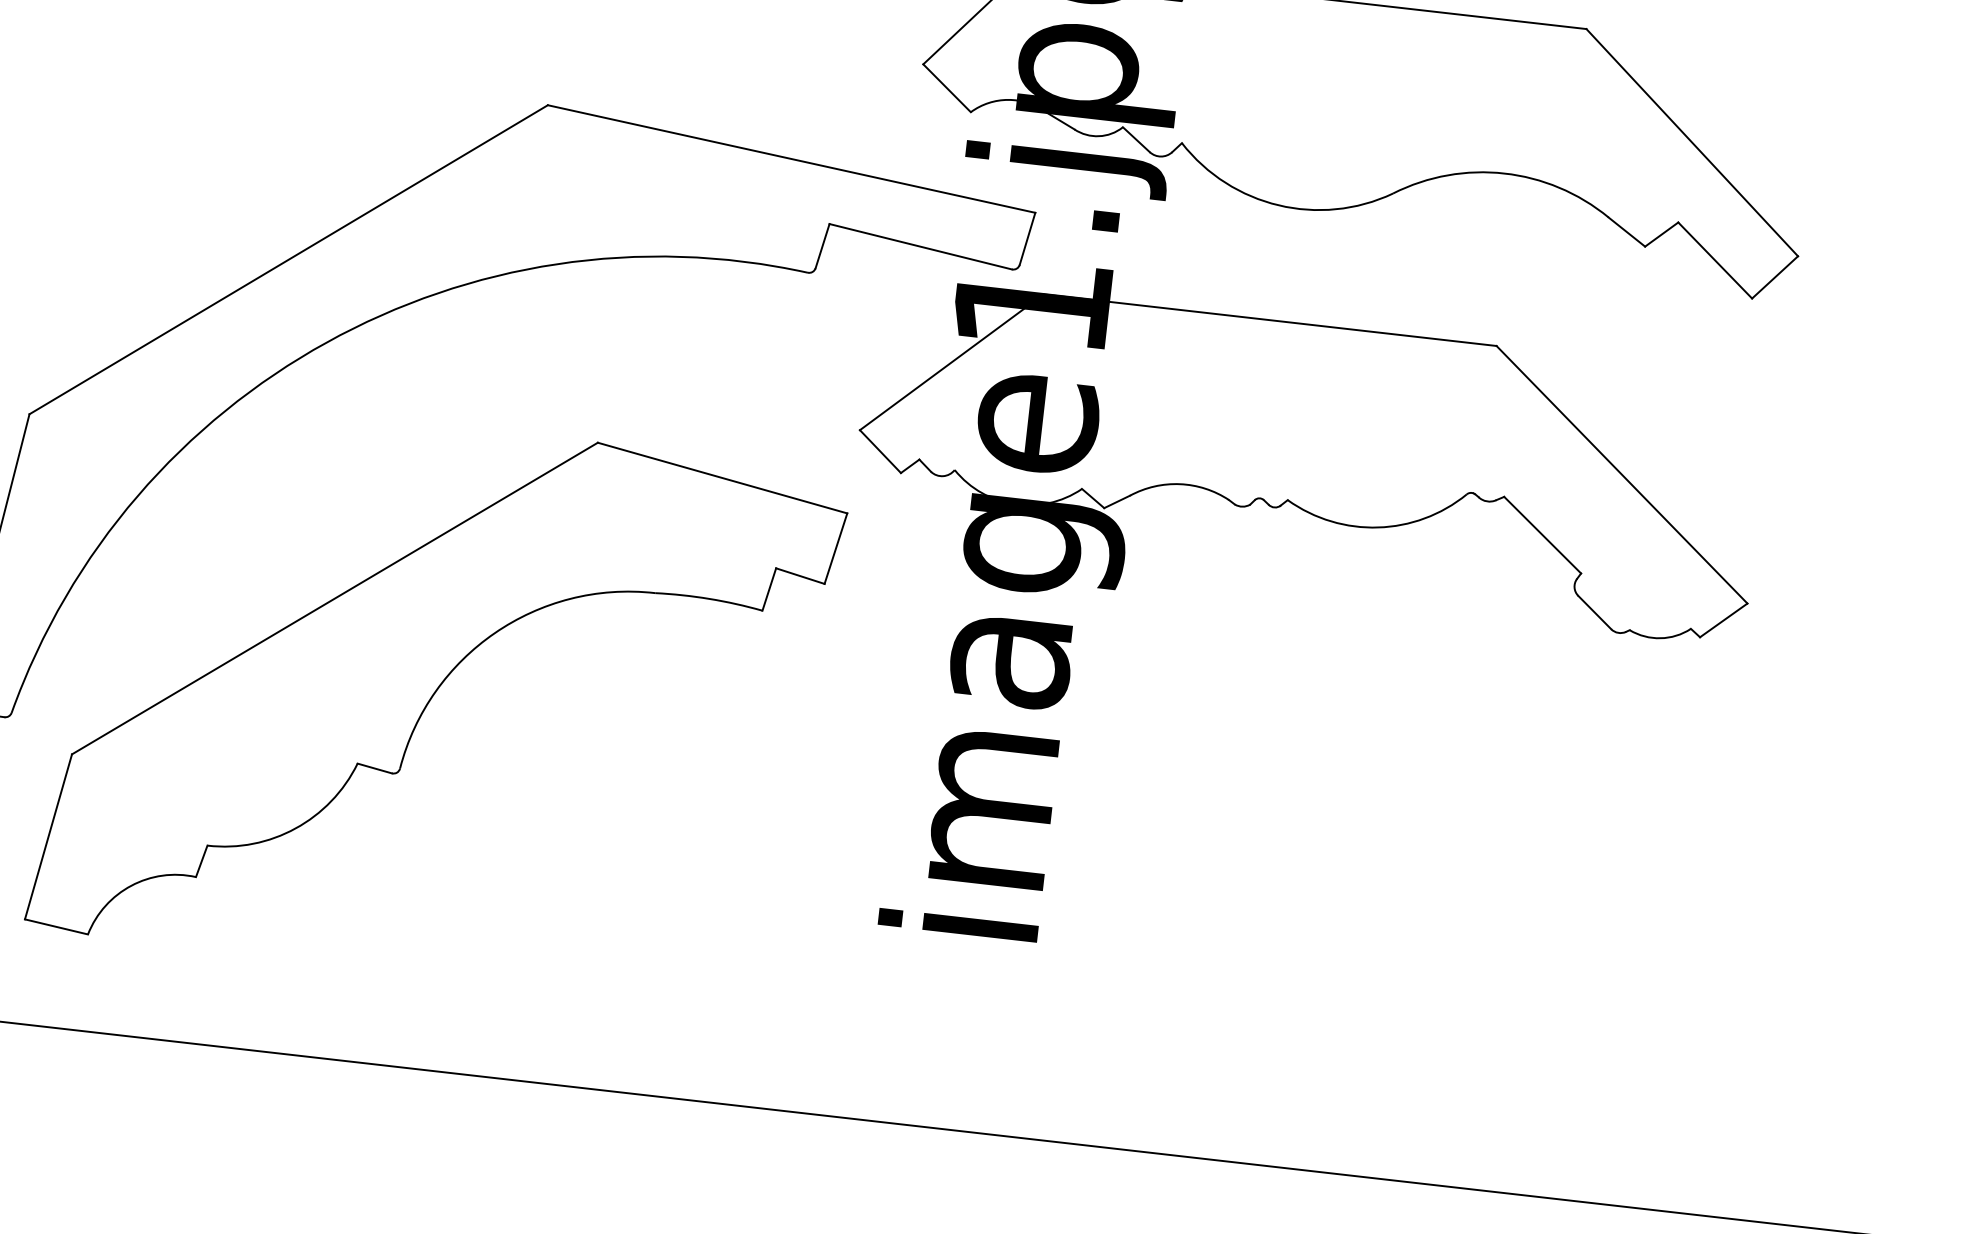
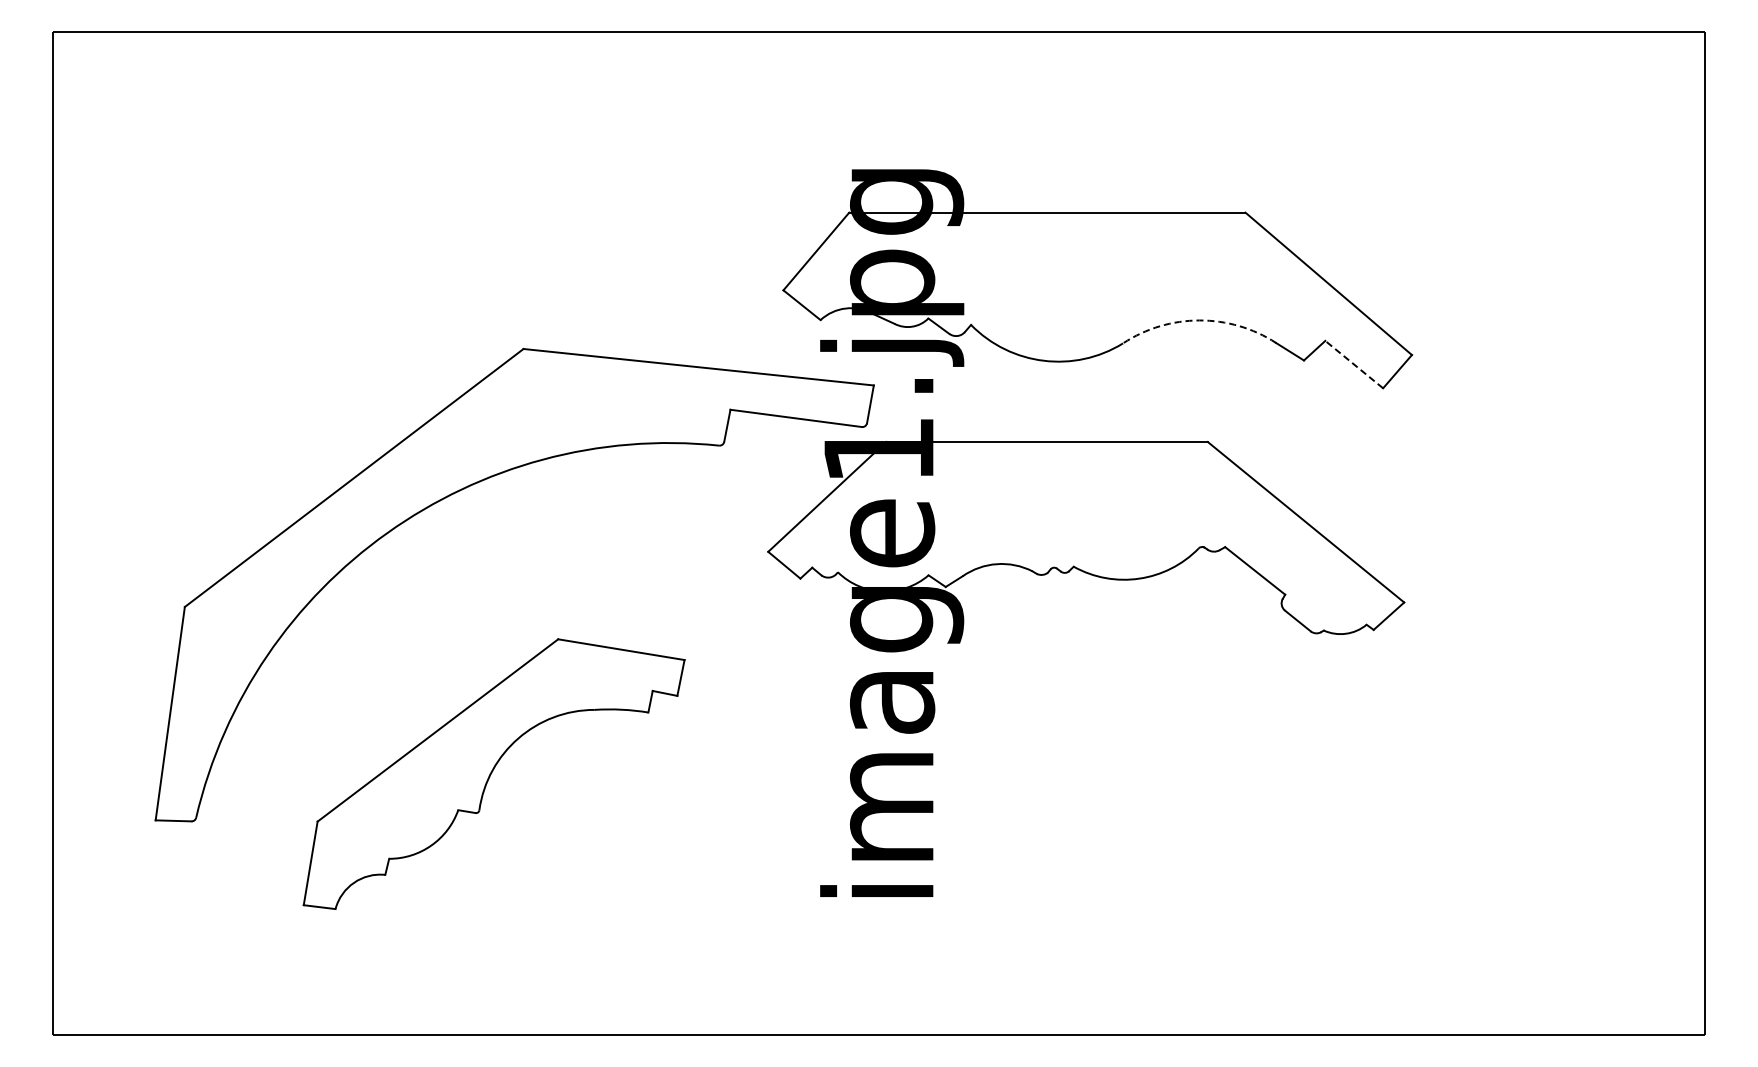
arc: (1504, 173) -> (1199, 320), solid -> dashed
line: (1714, 260) -> (1353, 364), solid -> dashed
part: (438, 698) -> (494, 773), size x0.7

